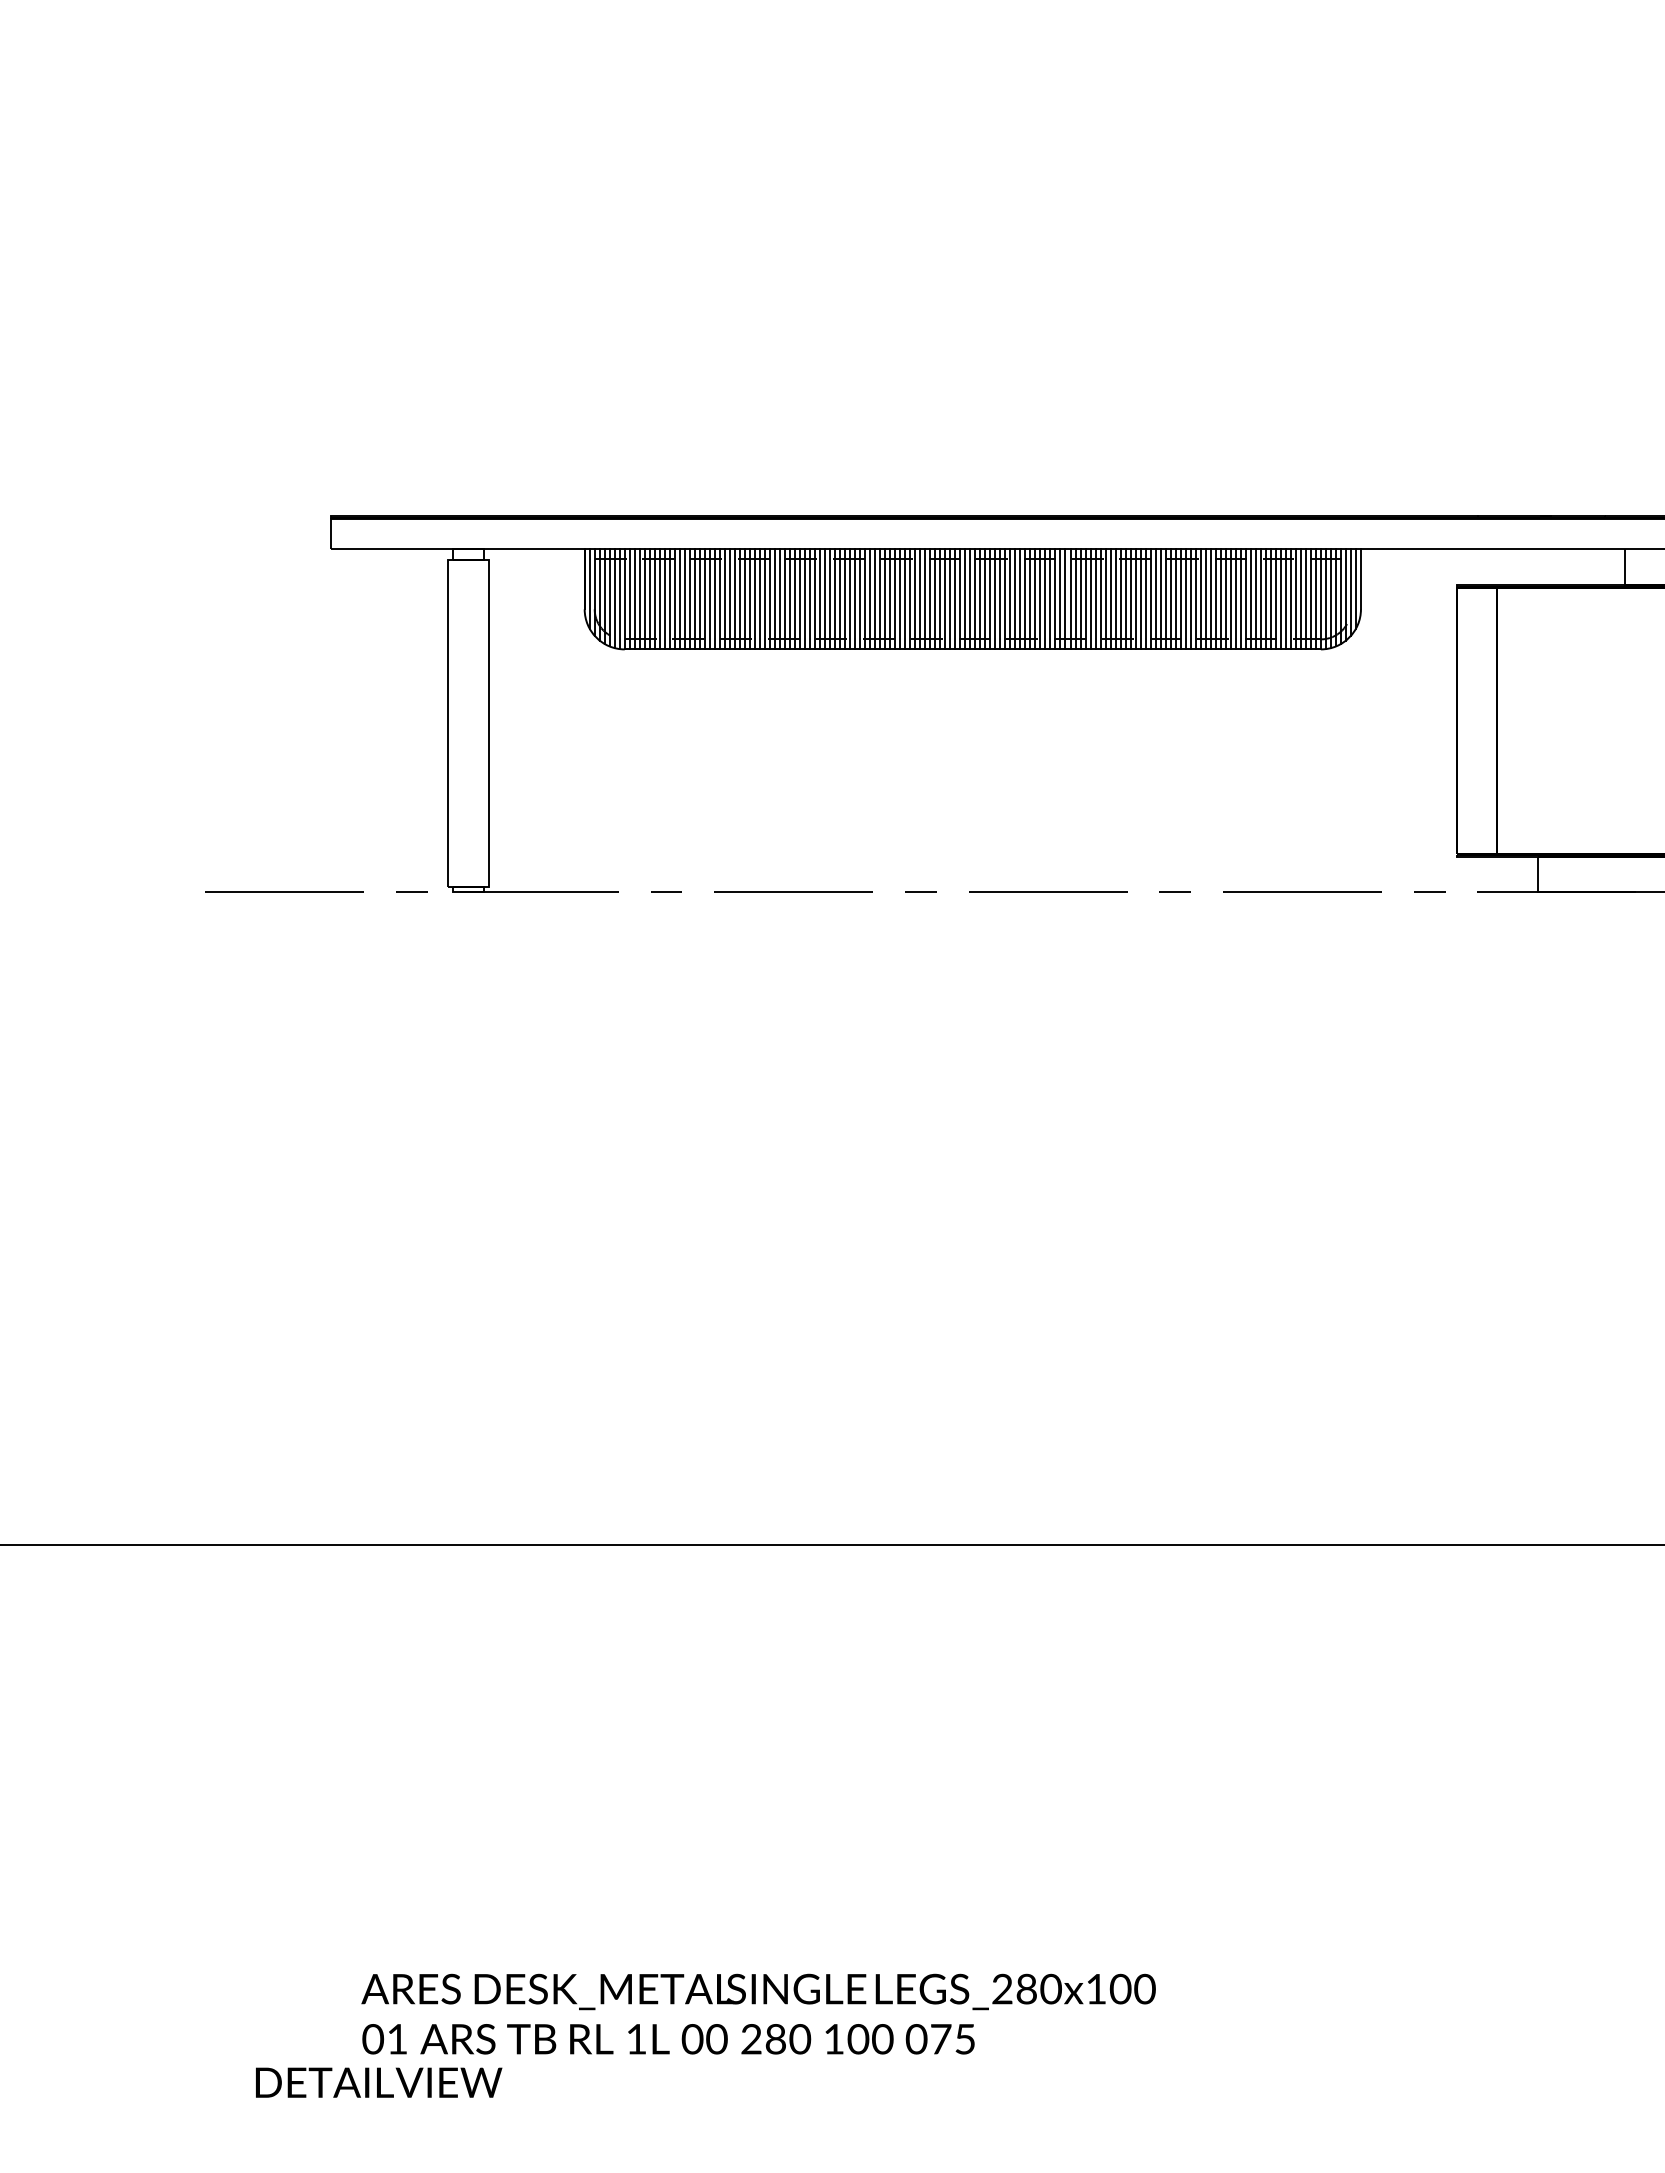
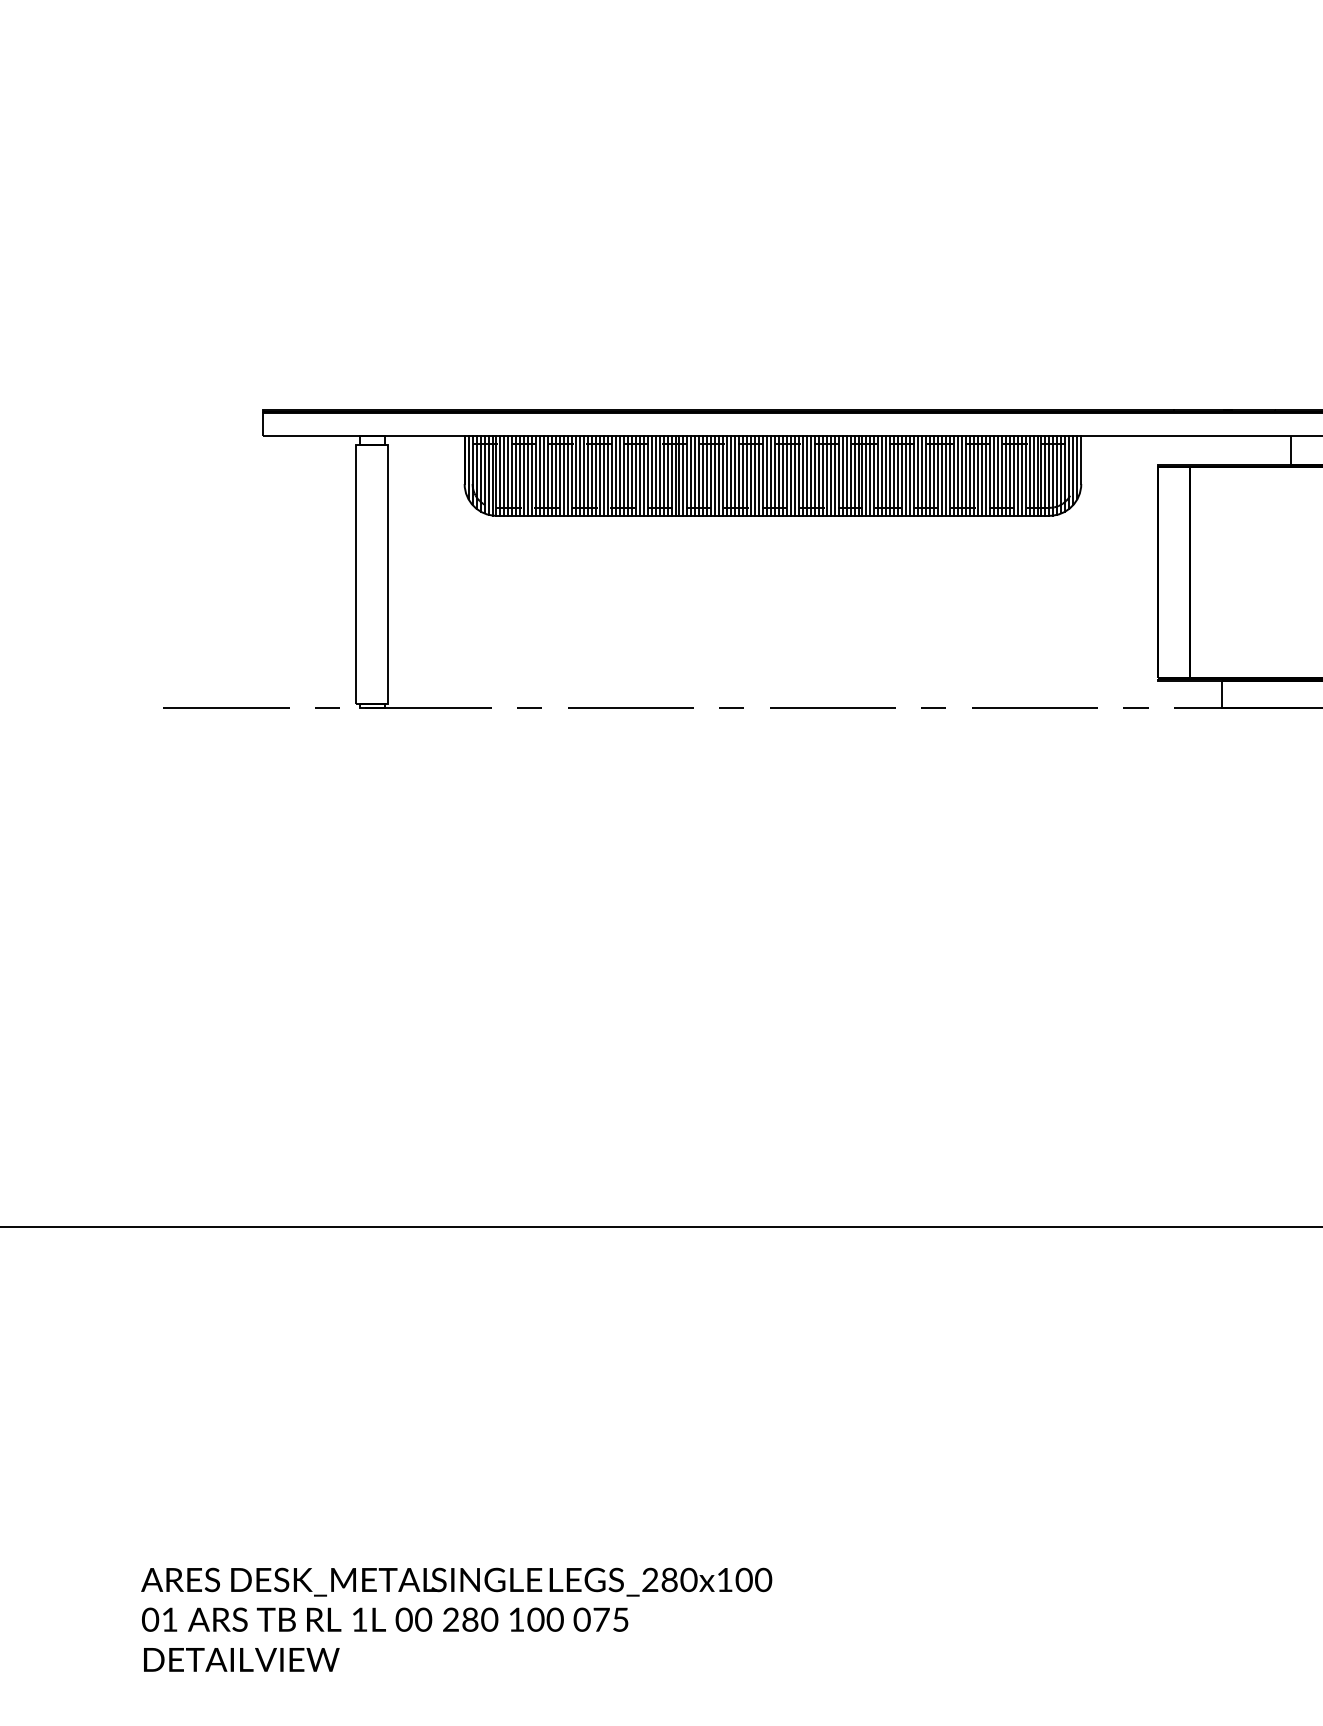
text: (758, 2013) -> (456, 1599), moved
text: (379, 2082) -> (242, 1659), moved

